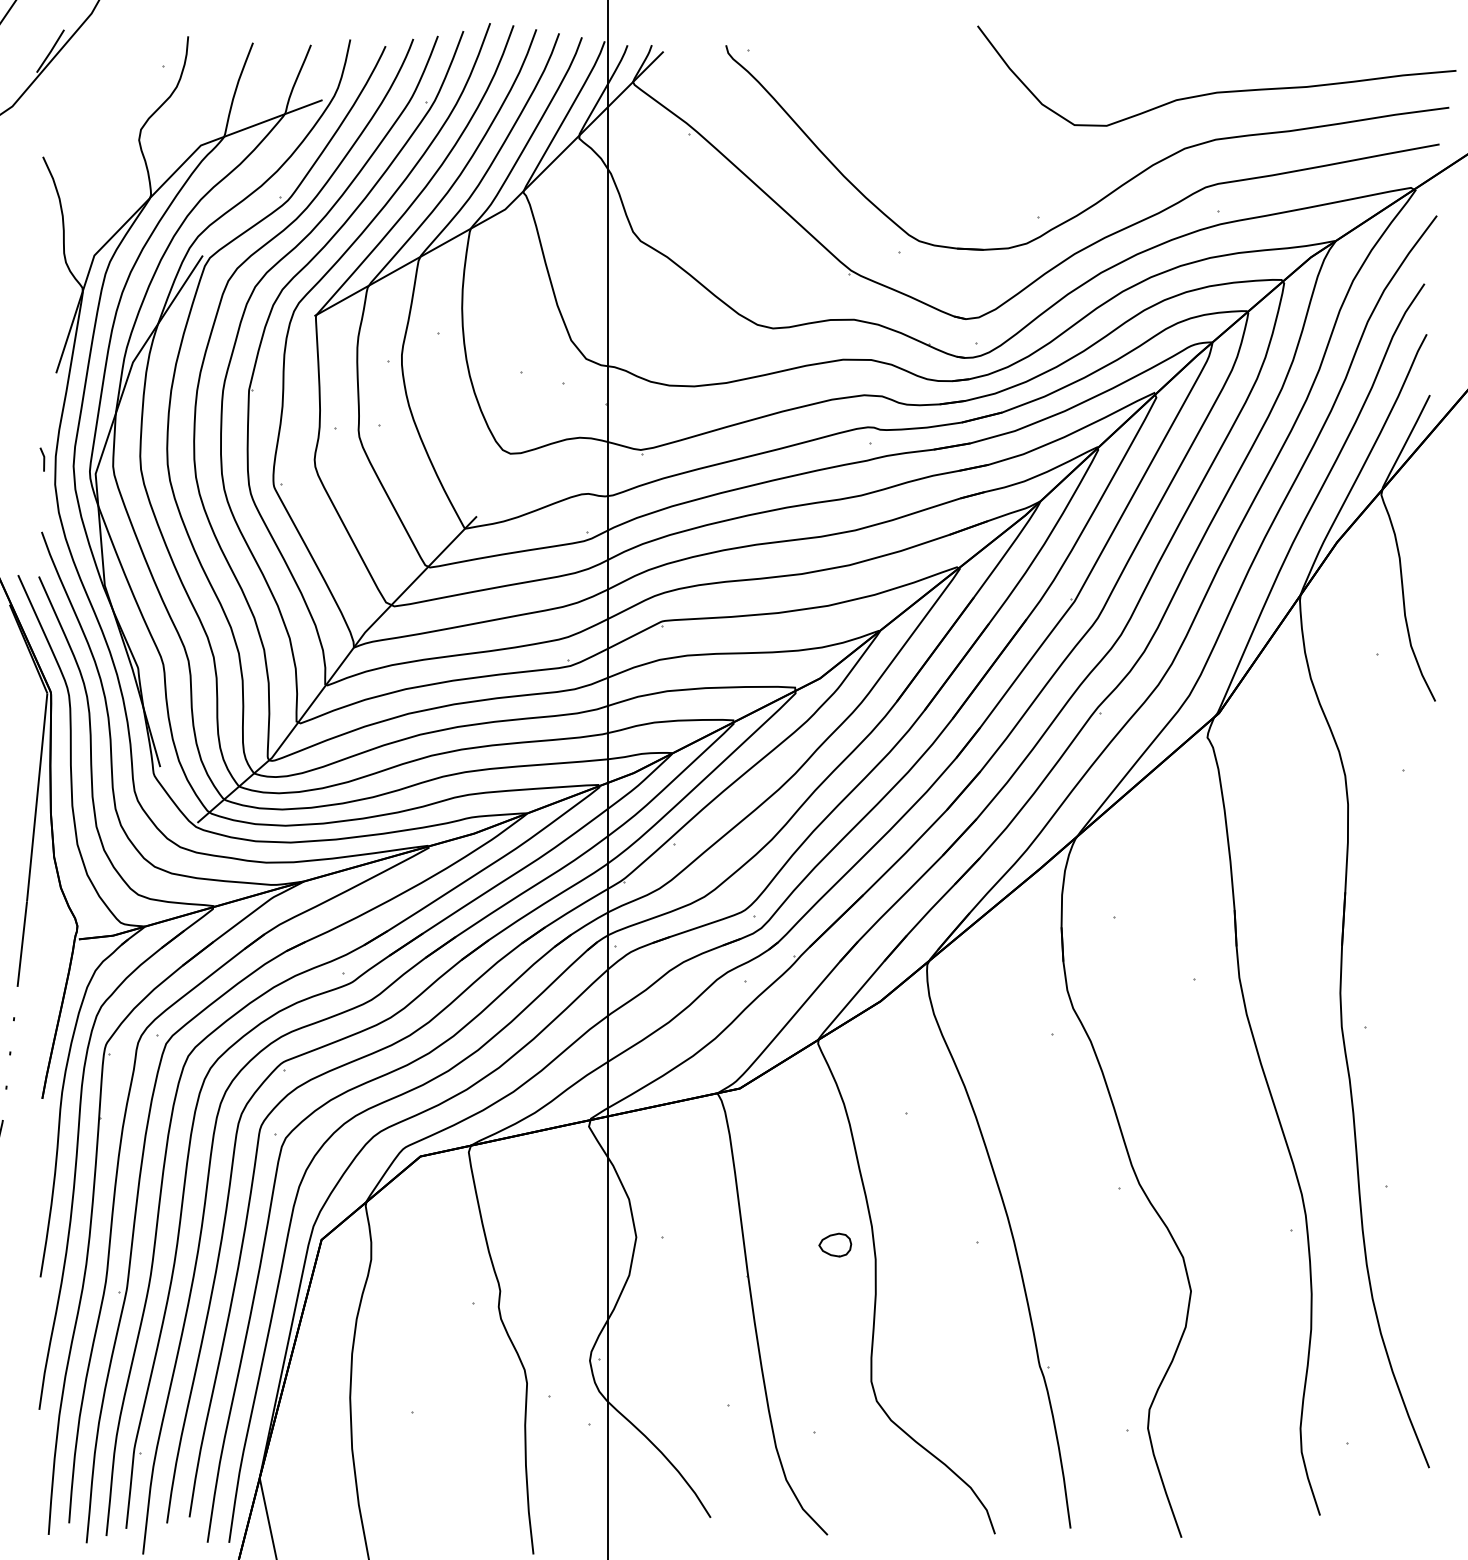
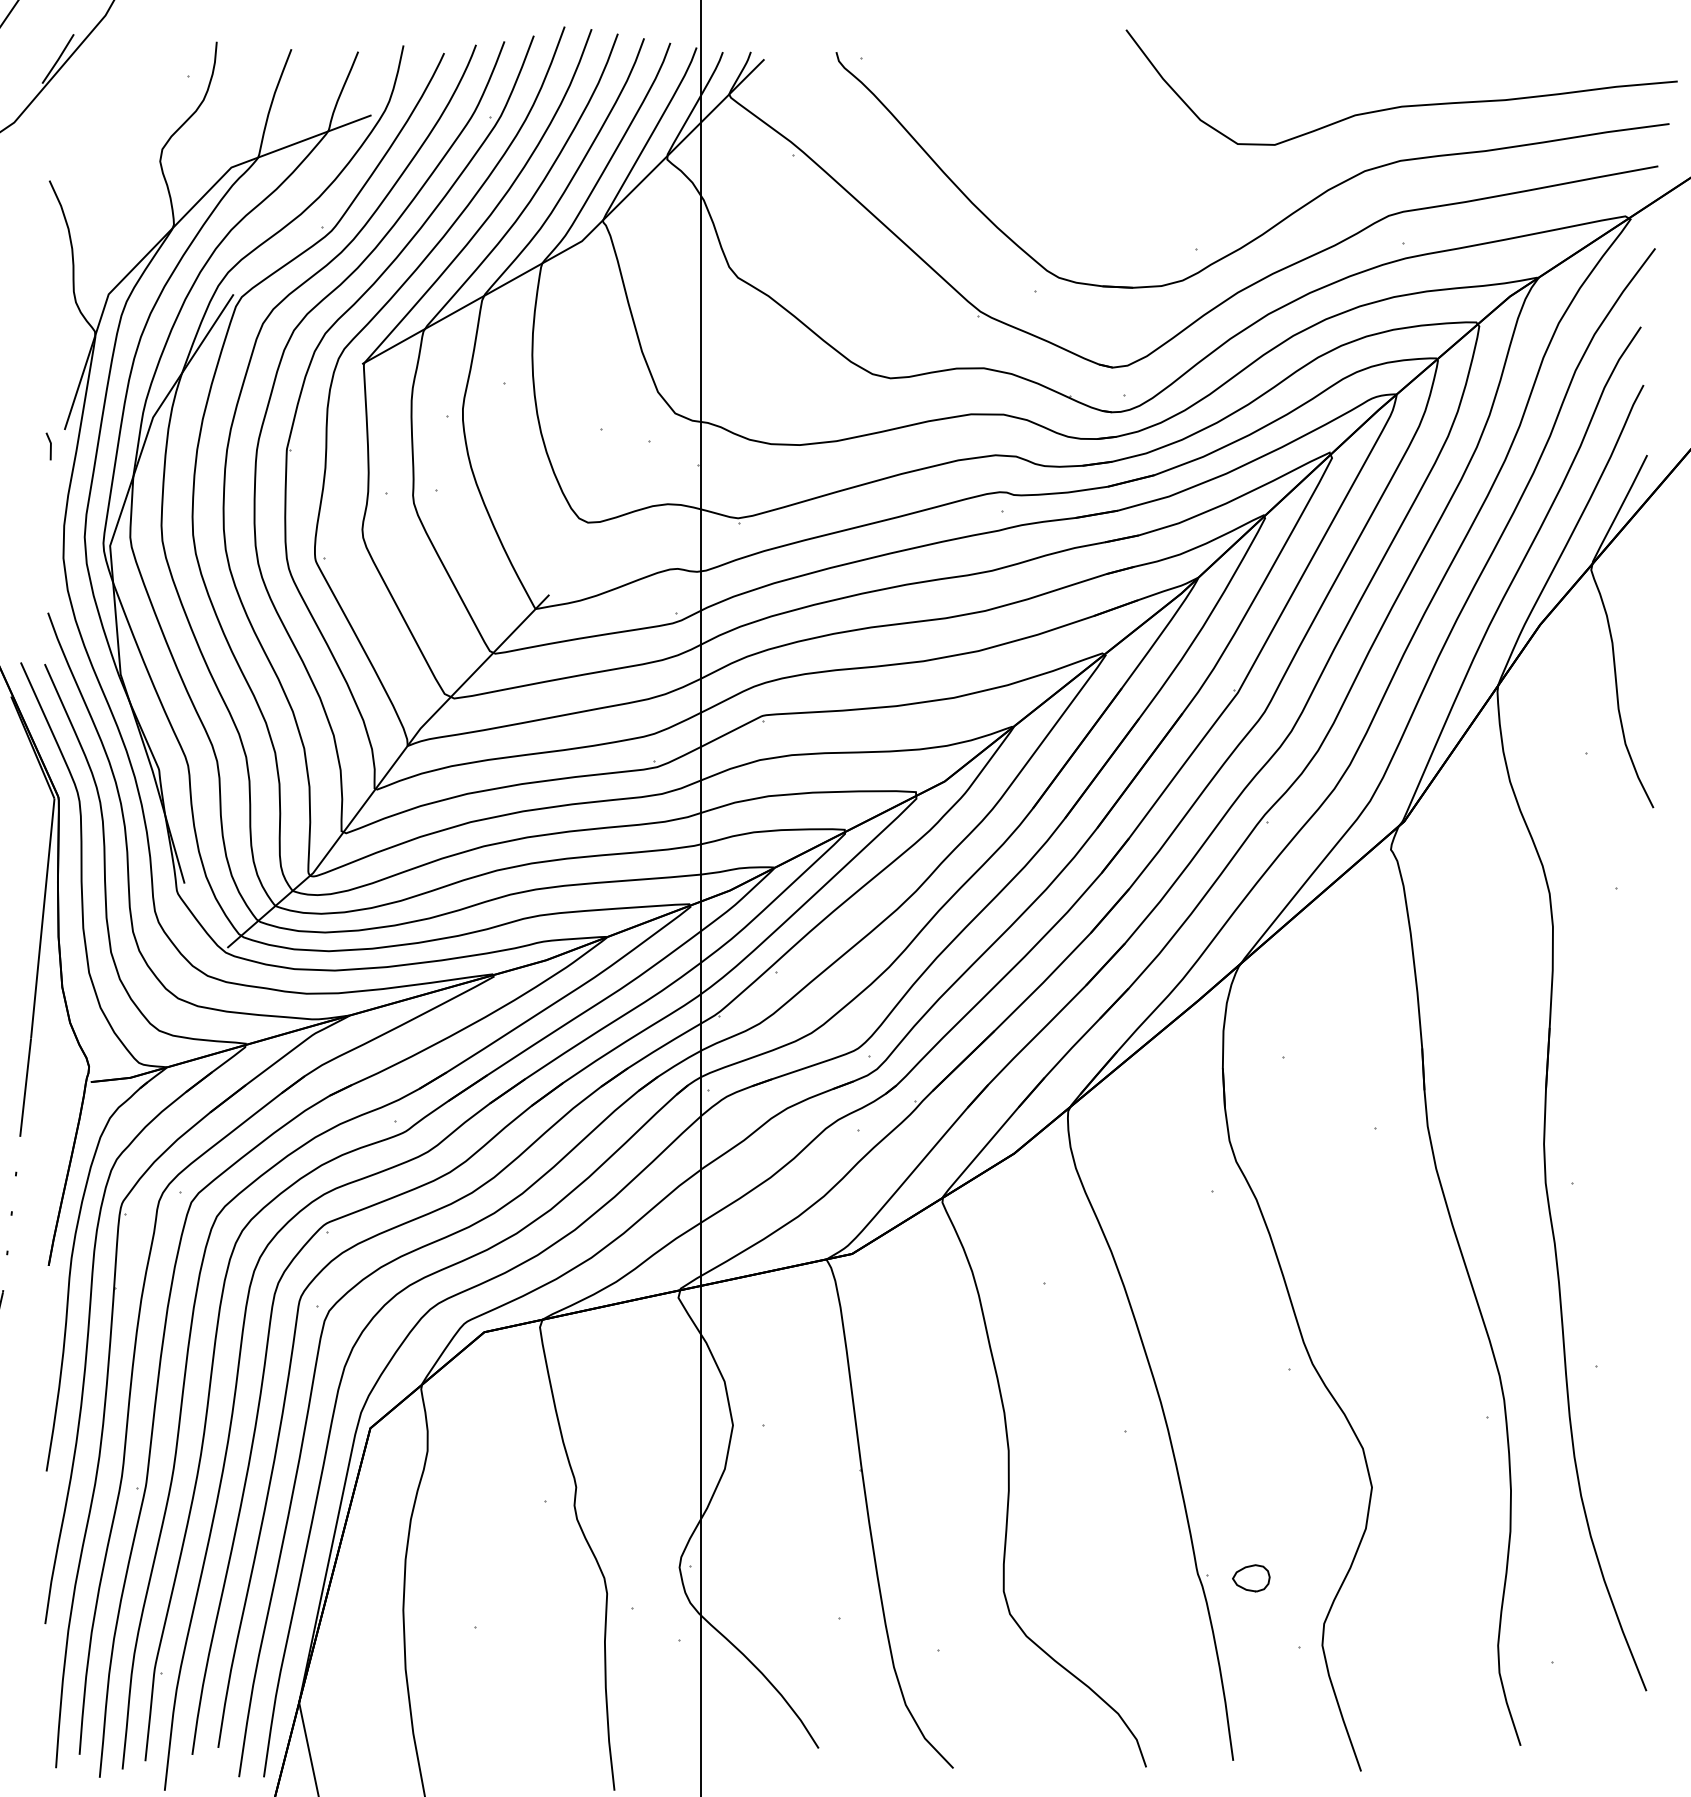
line: (43, 459) -> (50, 446), moved
part: (835, 1244) -> (1251, 1577), moved

